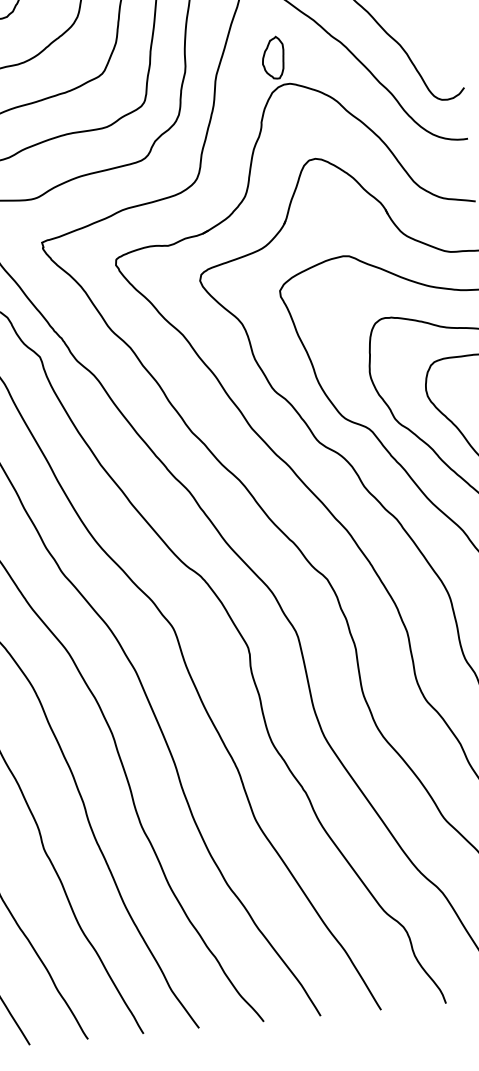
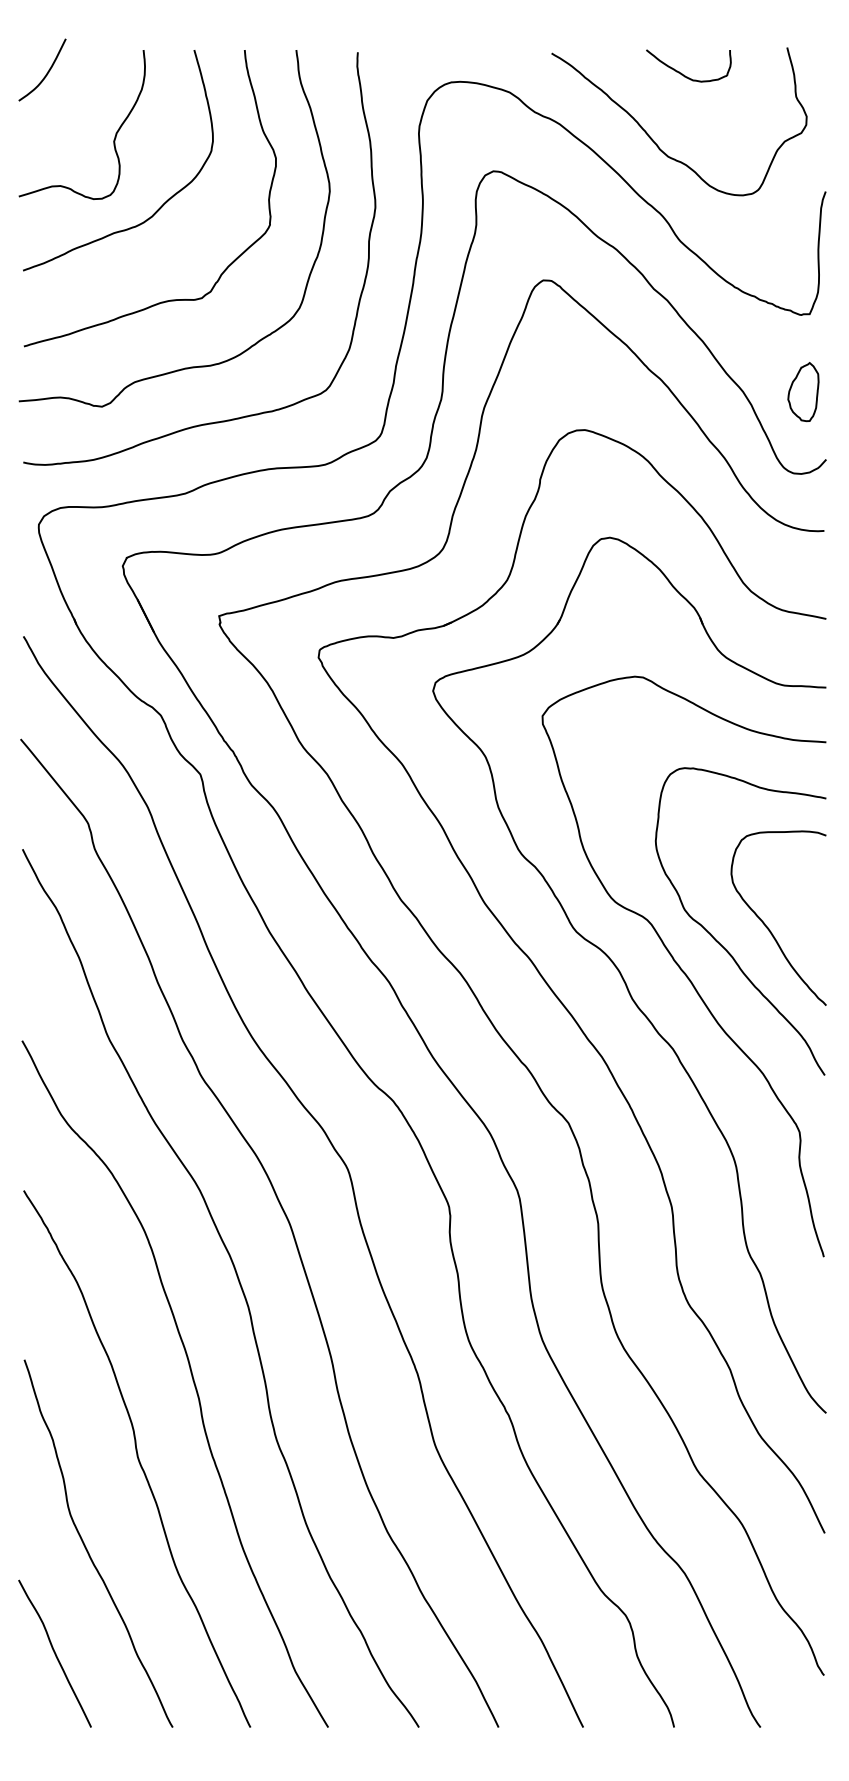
part: (273, 58) -> (803, 392), moved

